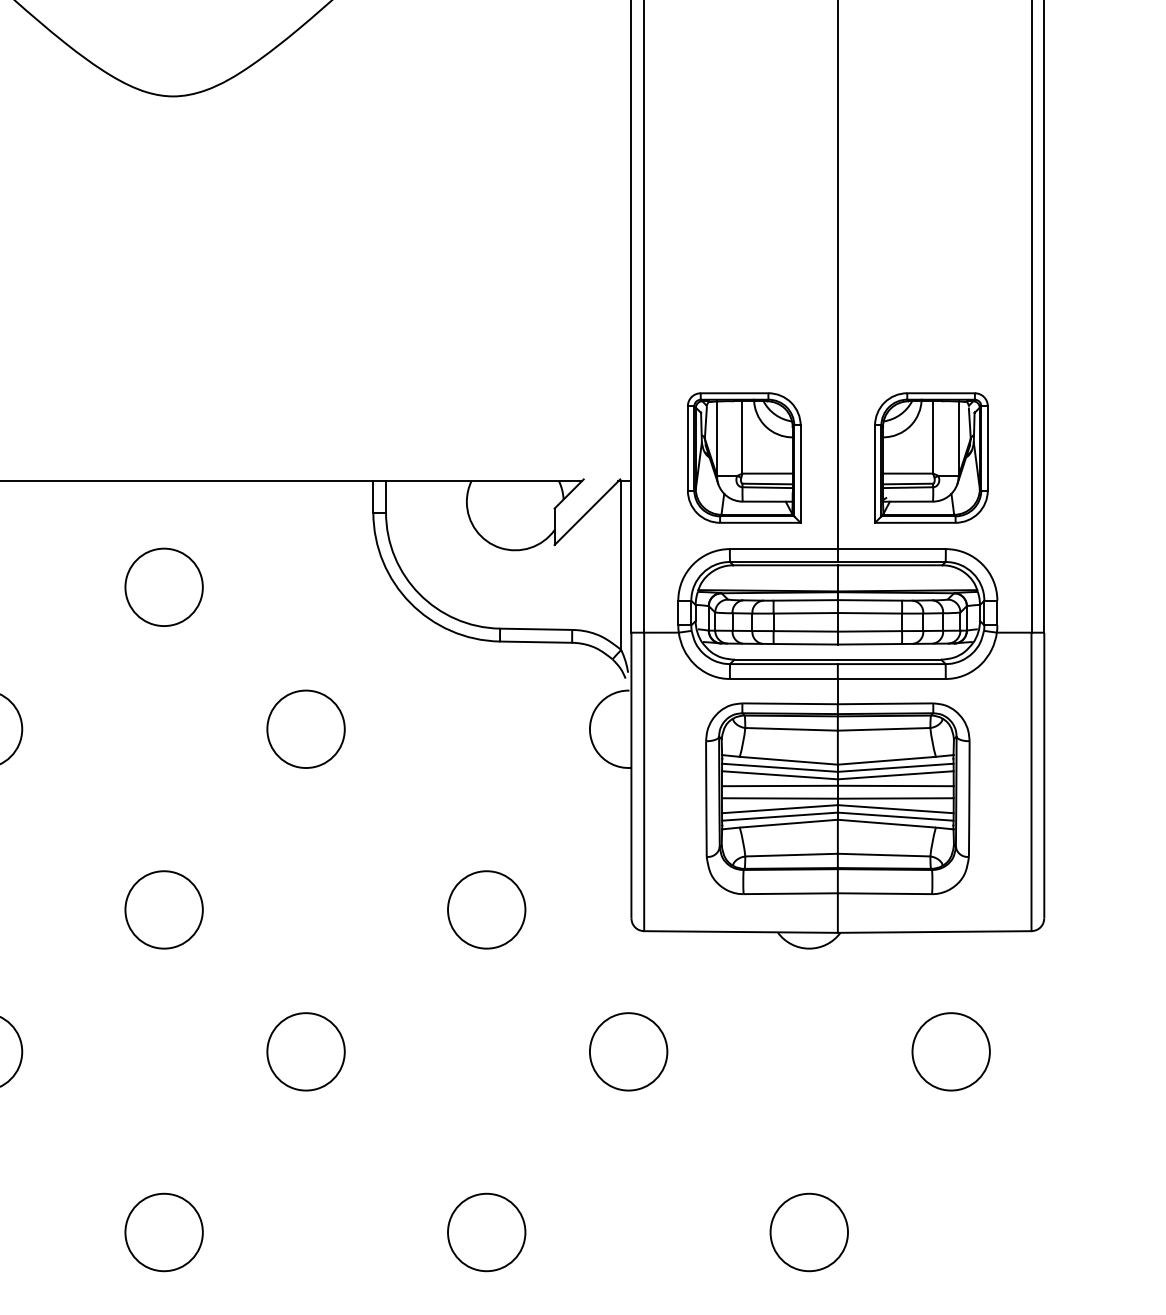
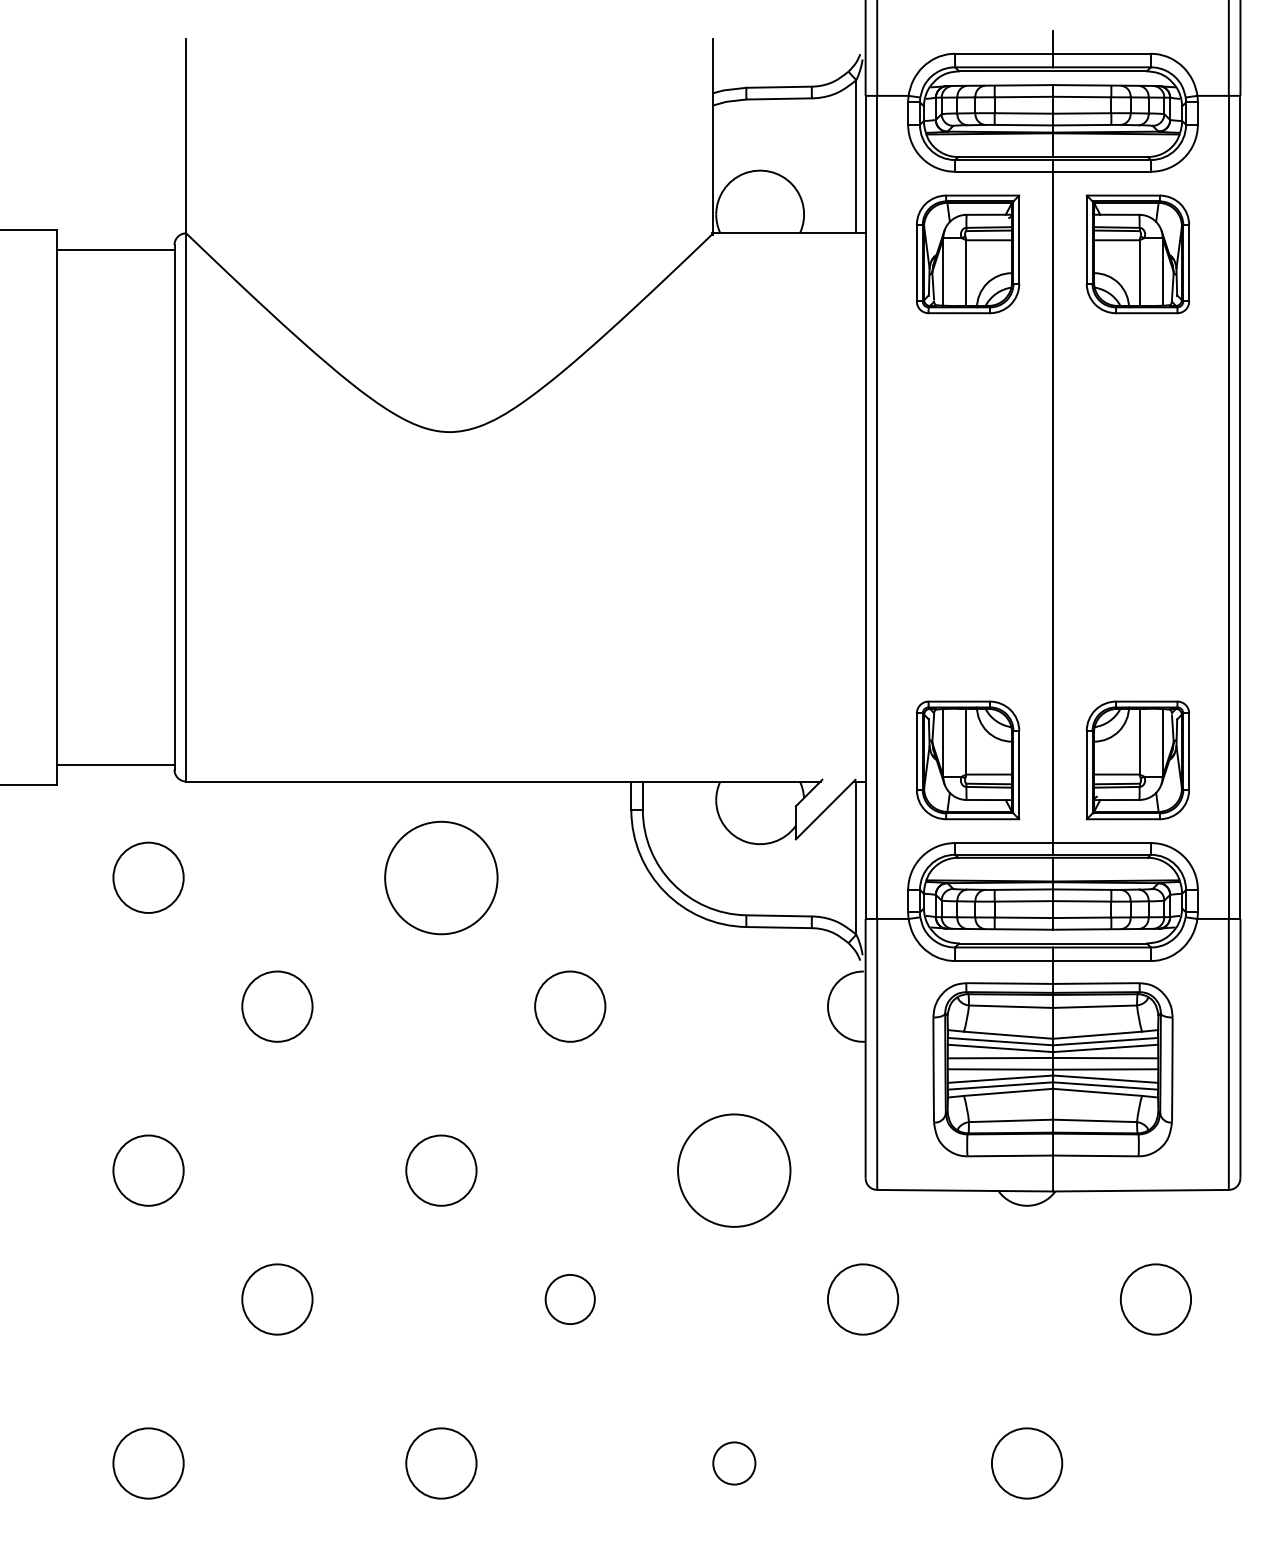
circle: (164, 587) -> (441, 877), size x1.6
circle: (486, 909) -> (734, 1170), size x1.6
circle: (306, 1051) -> (570, 1299), size x0.7
circle: (486, 1232) -> (734, 1463), size x0.6

